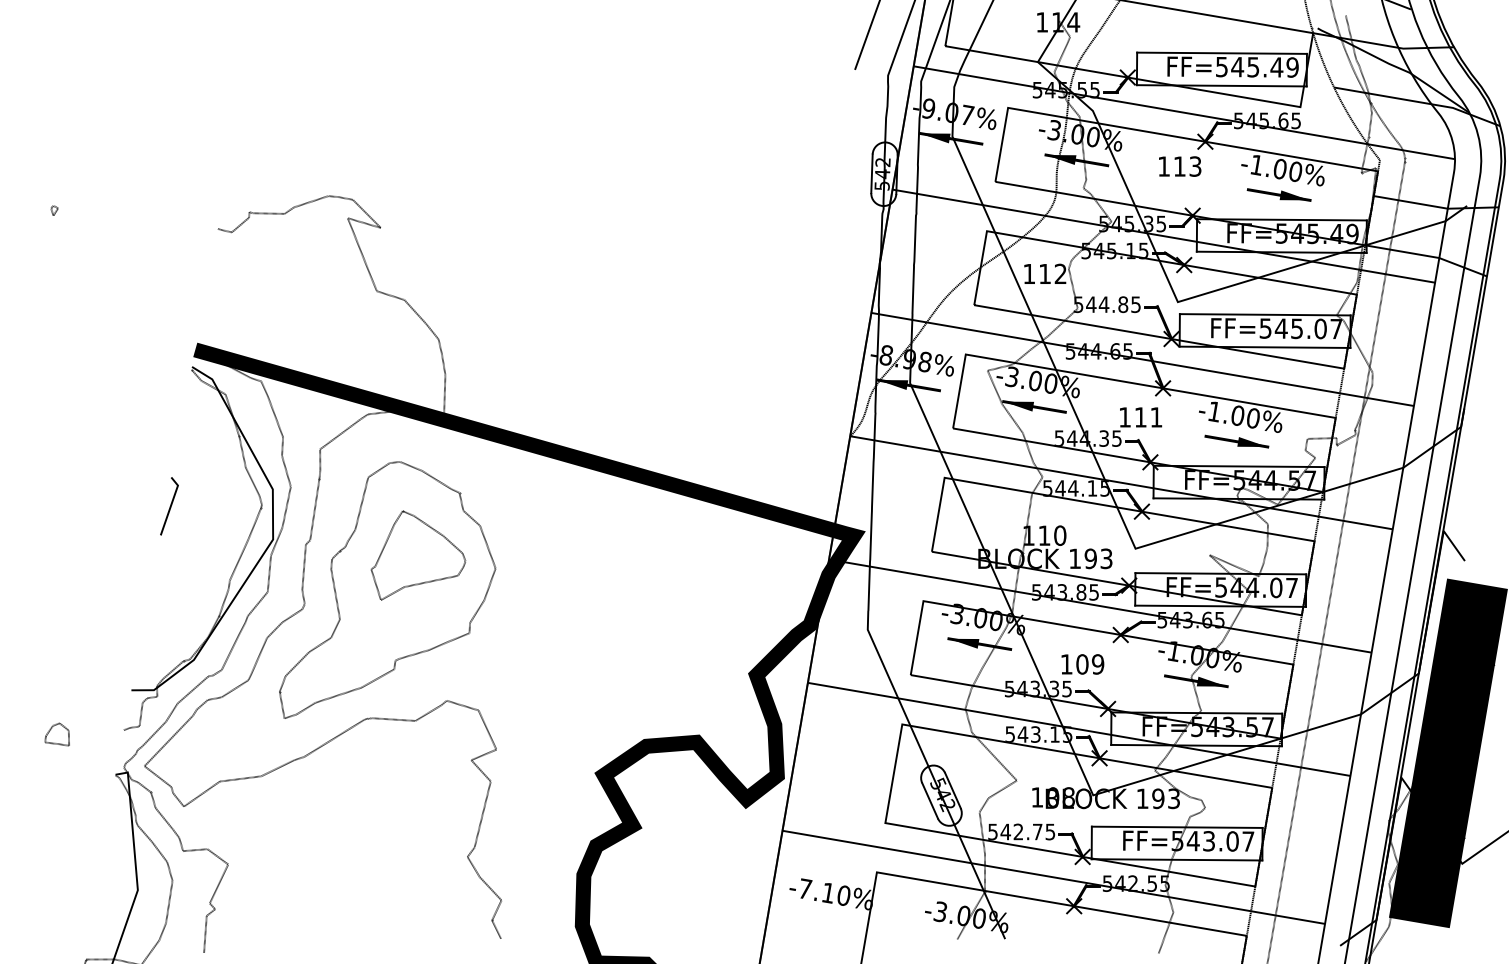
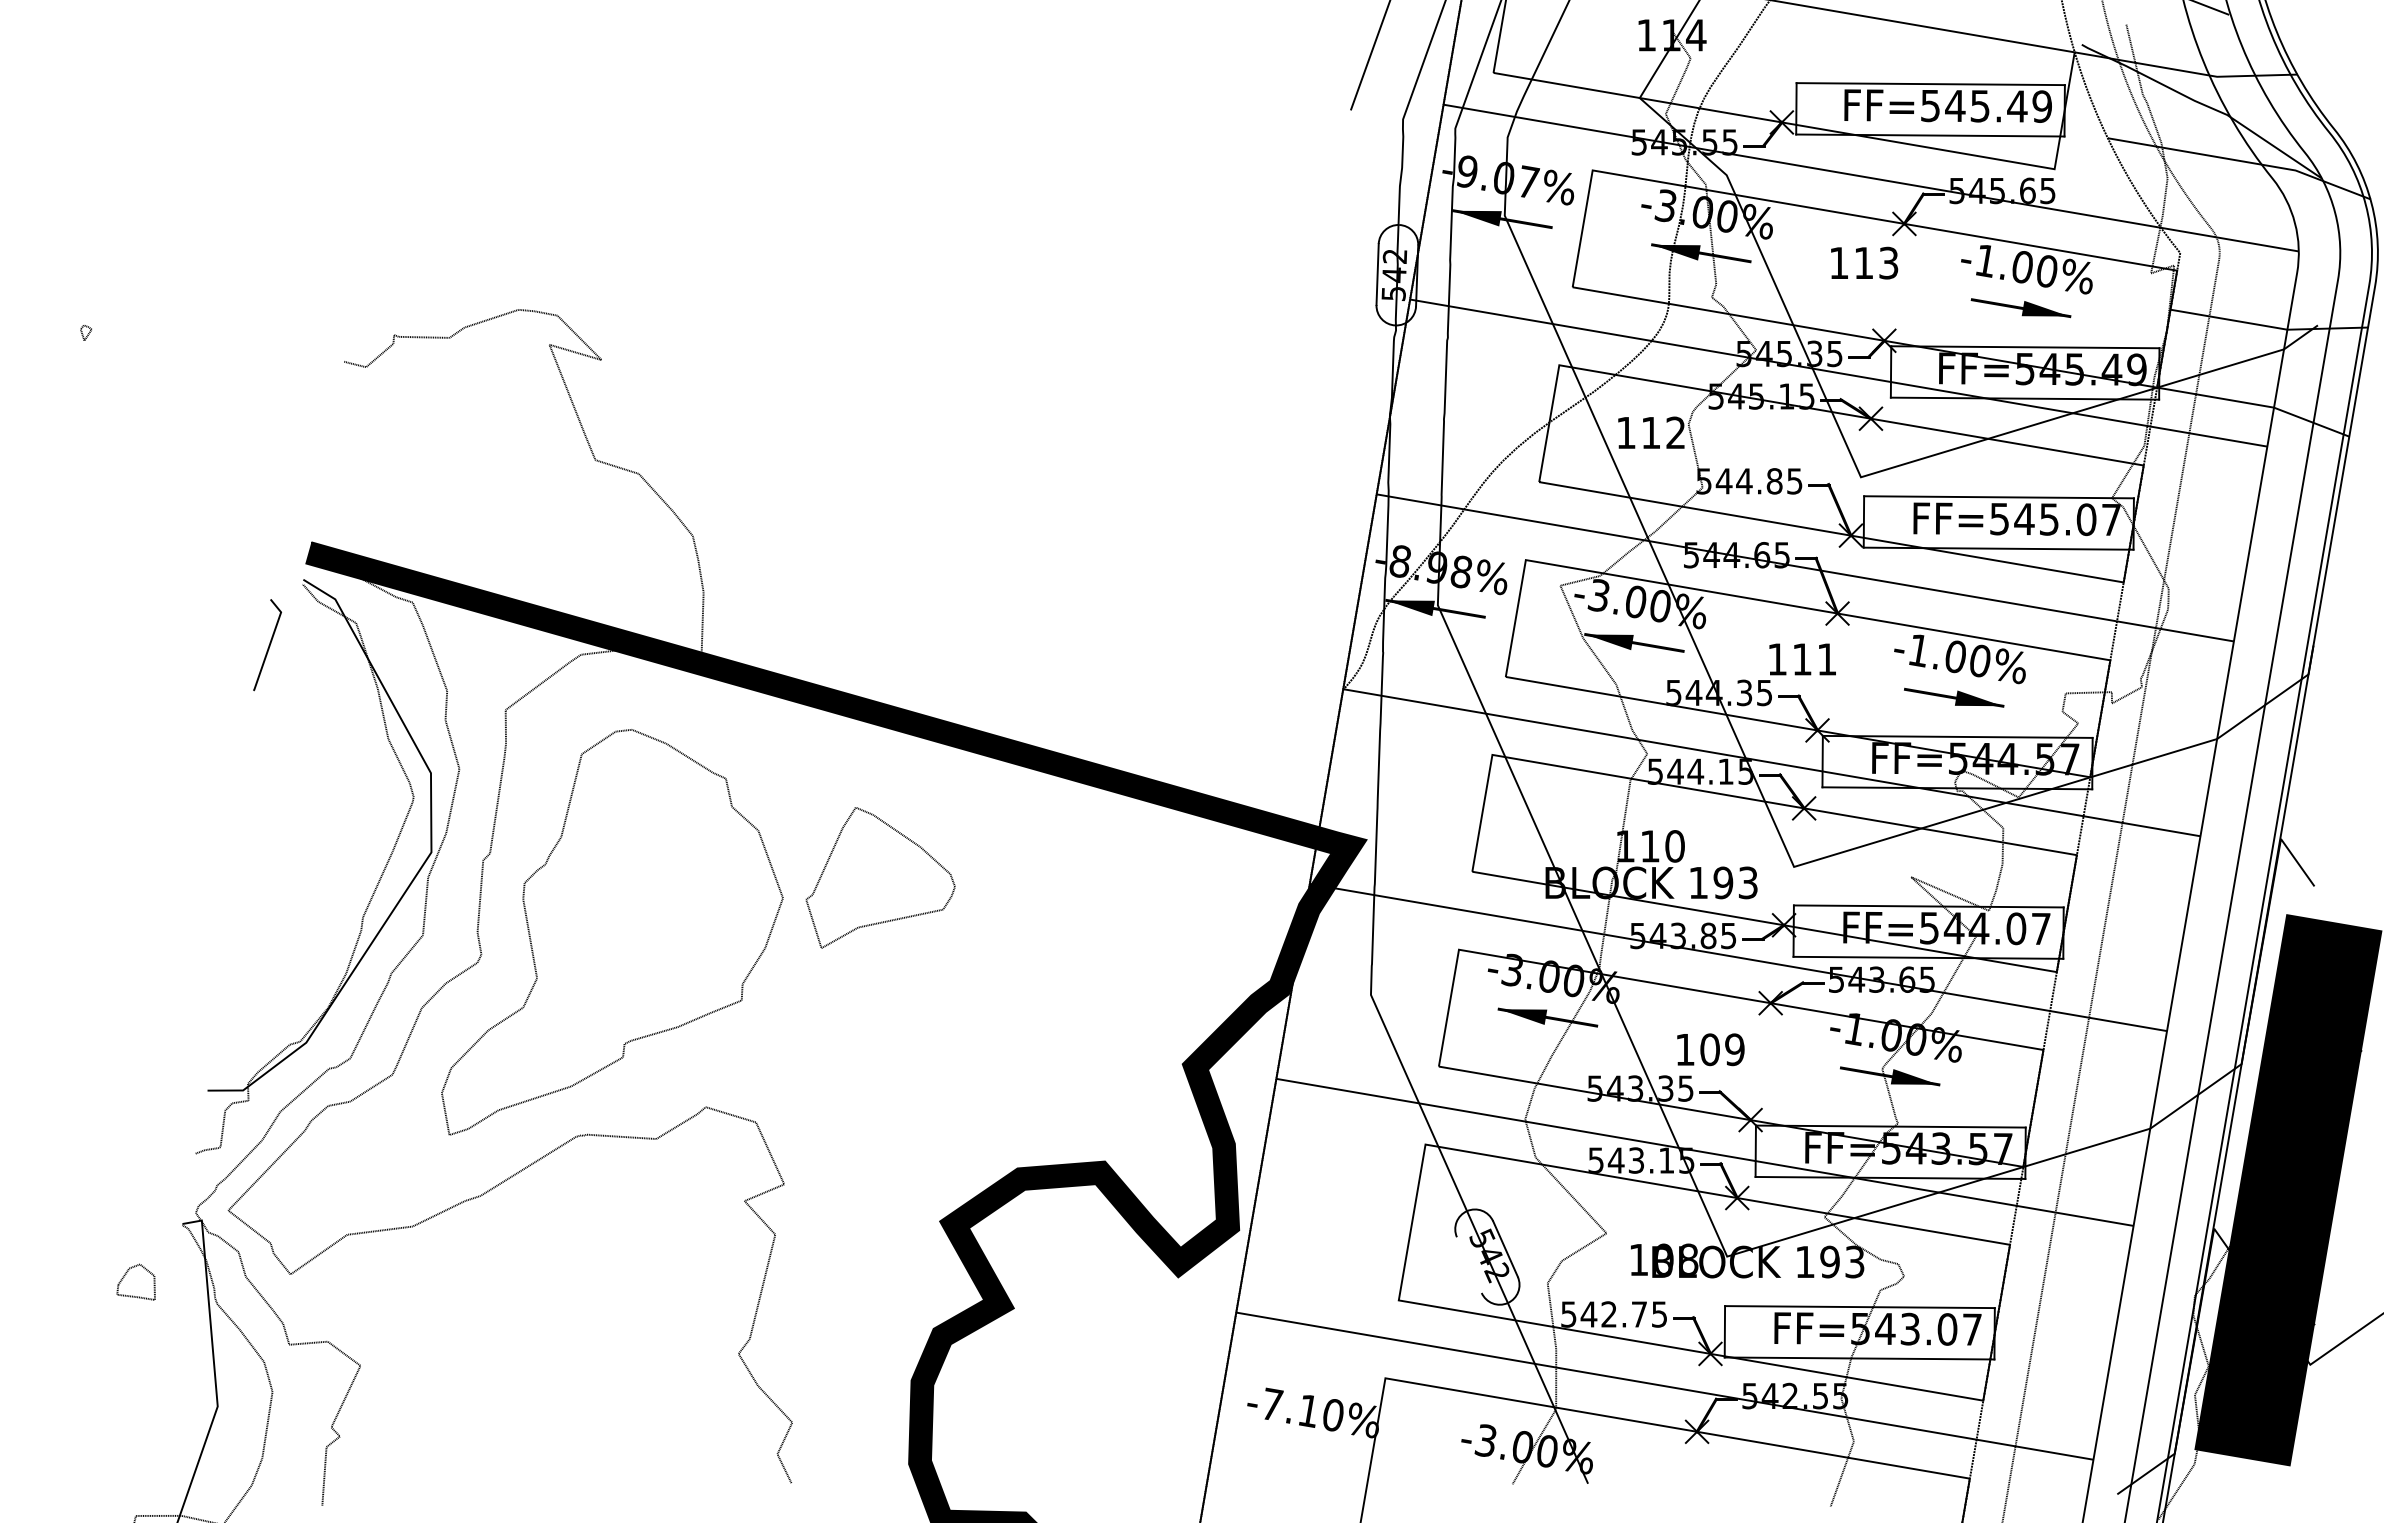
line: (169, 506) -> (267, 645), moved
part: (418, 555) -> (880, 877), moved
part: (56, 734) -> (134, 1282), moved
line: (929, 800) -> (1468, 1264), removed

